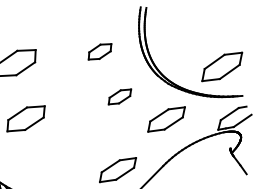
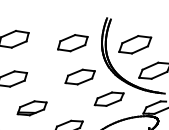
part: (187, 35) -> (135, 44), added
part: (99, 51) -> (72, 42), size x1.67
part: (119, 96) -> (79, 76), size x1.67
part: (61, 153) -> (31, 107), added

